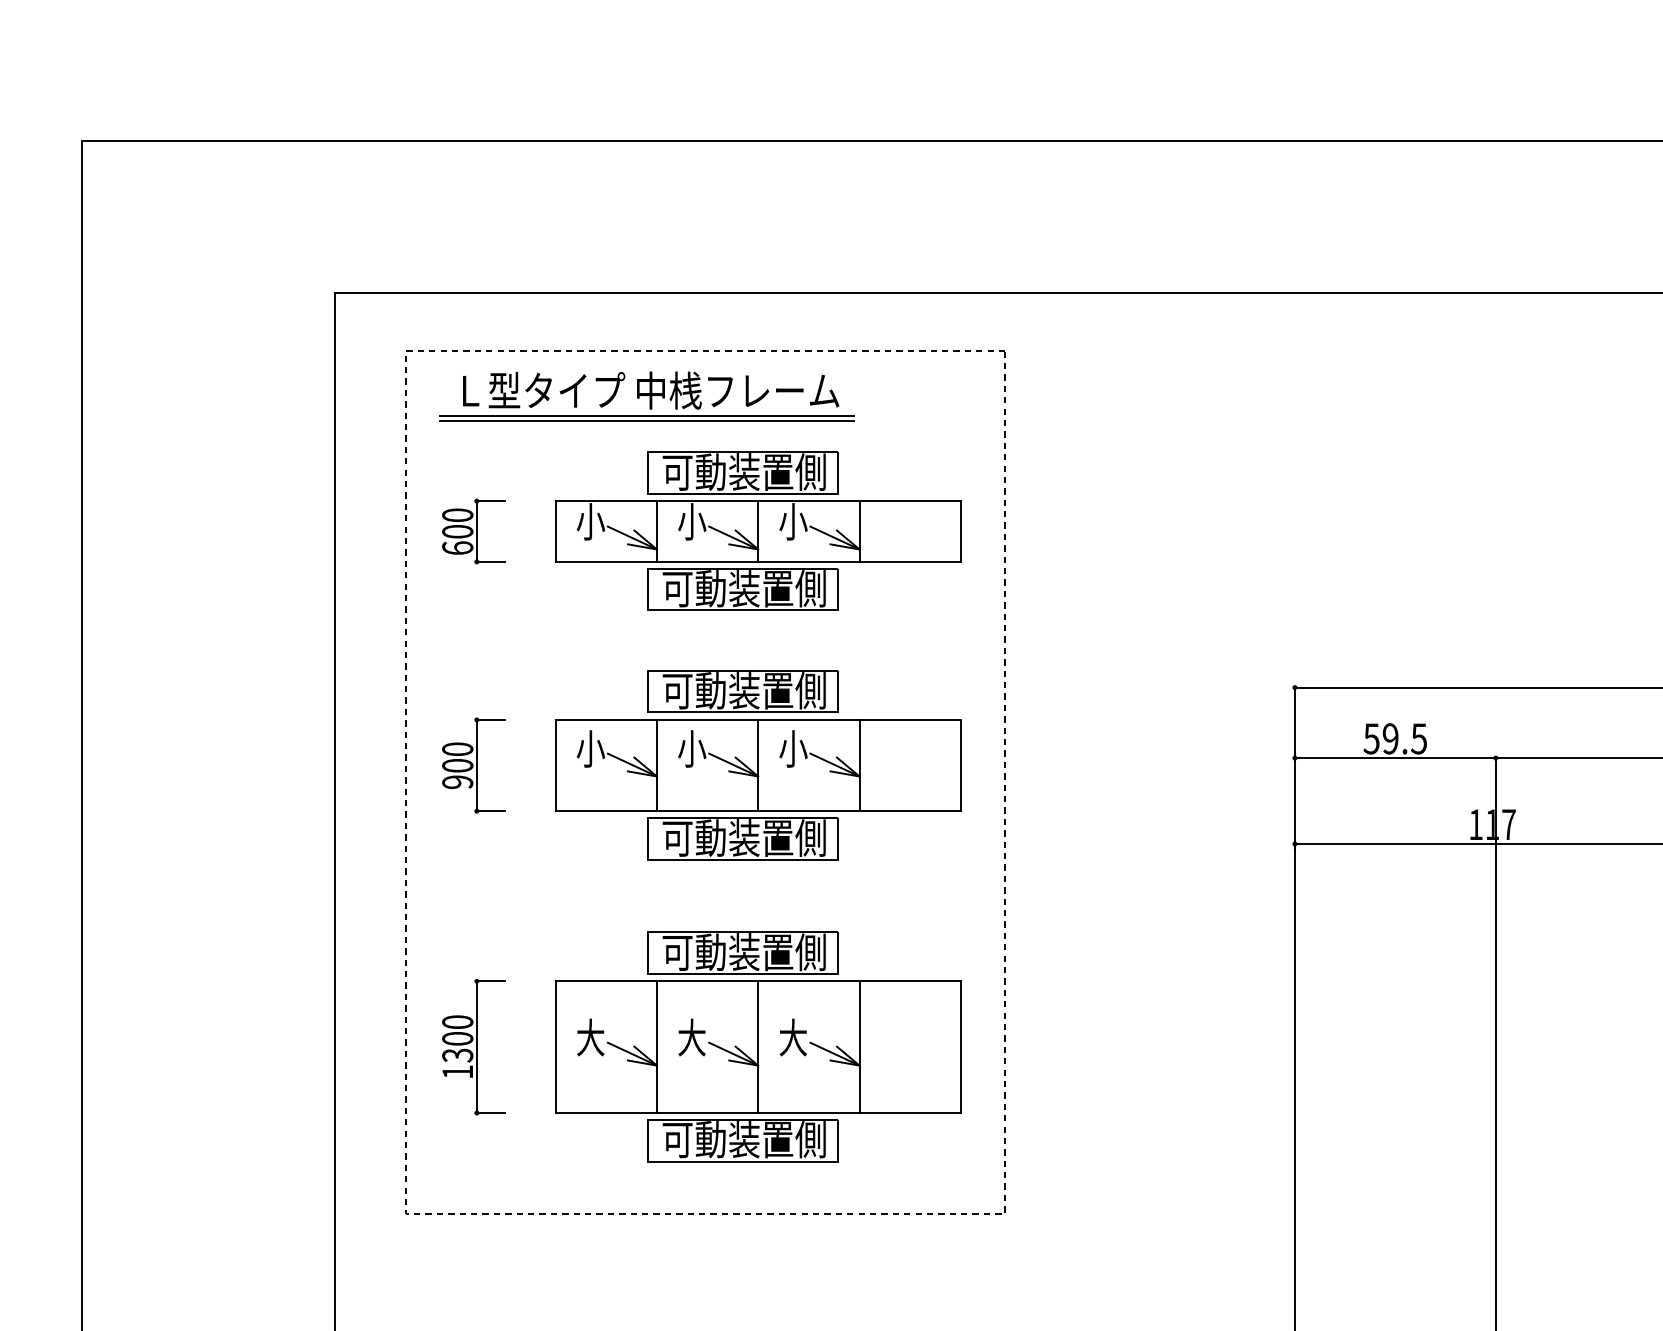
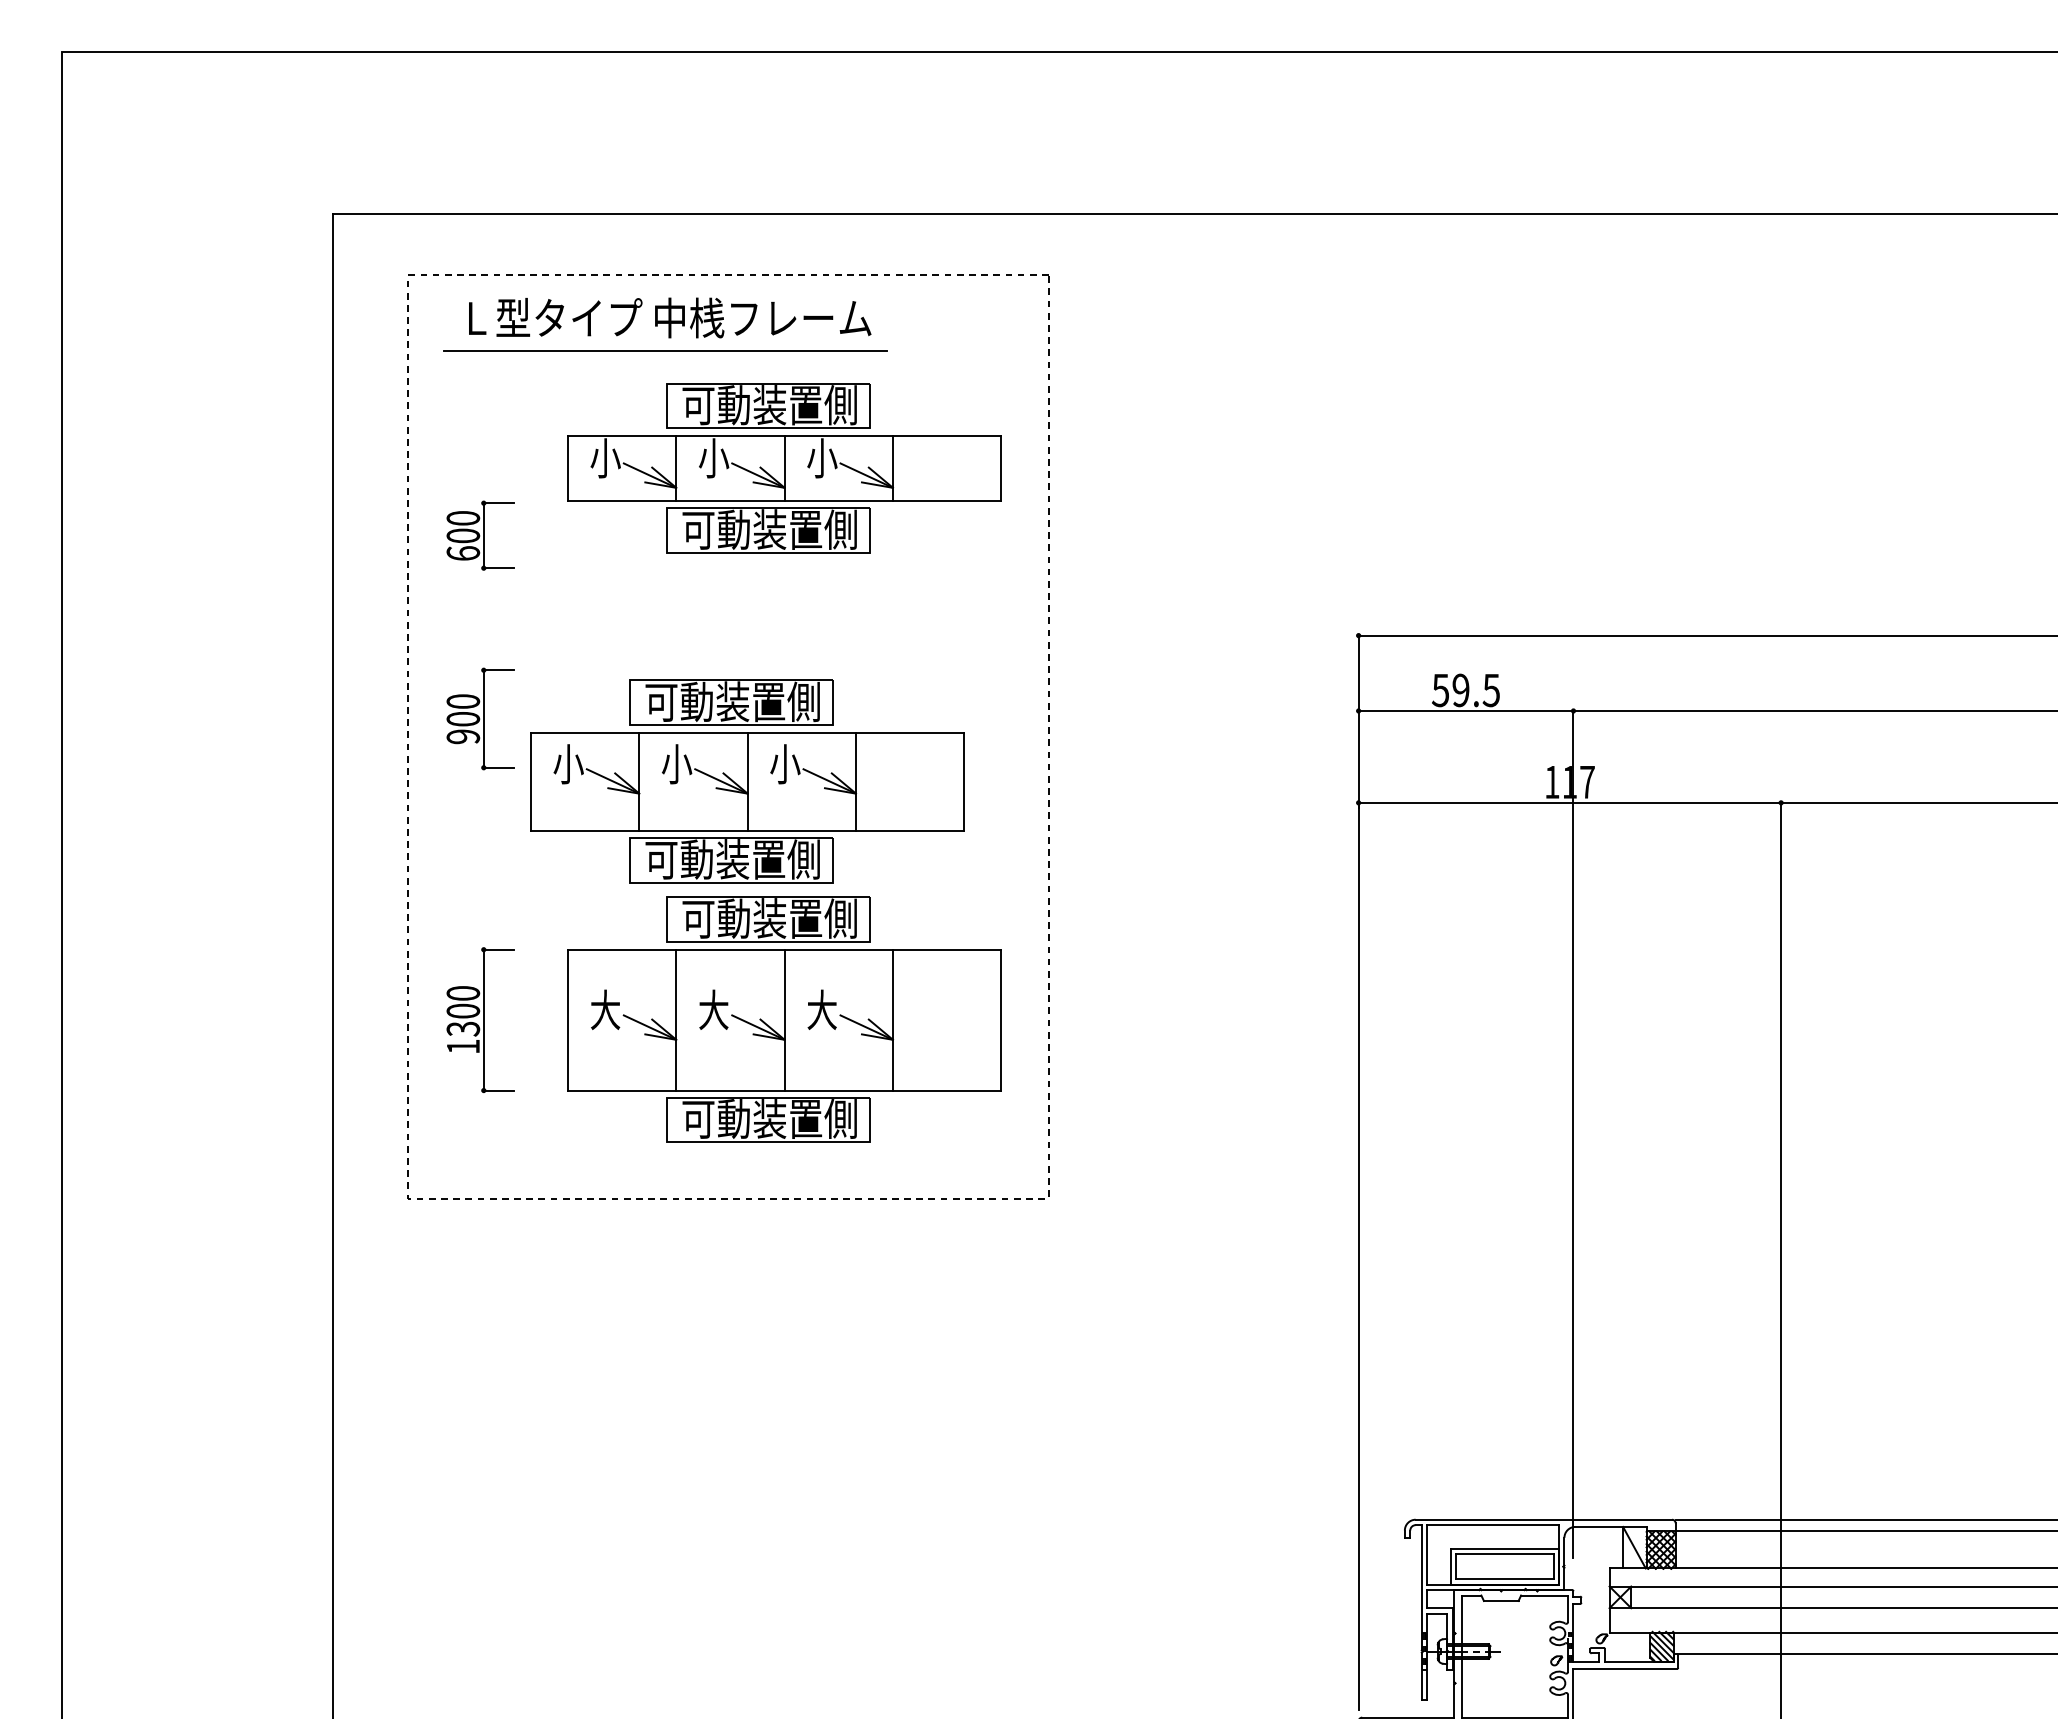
line: (646, 416) -> (665, 345), removed
part: (473, 531) -> (480, 535), moved
part: (758, 765) -> (747, 781), moved

